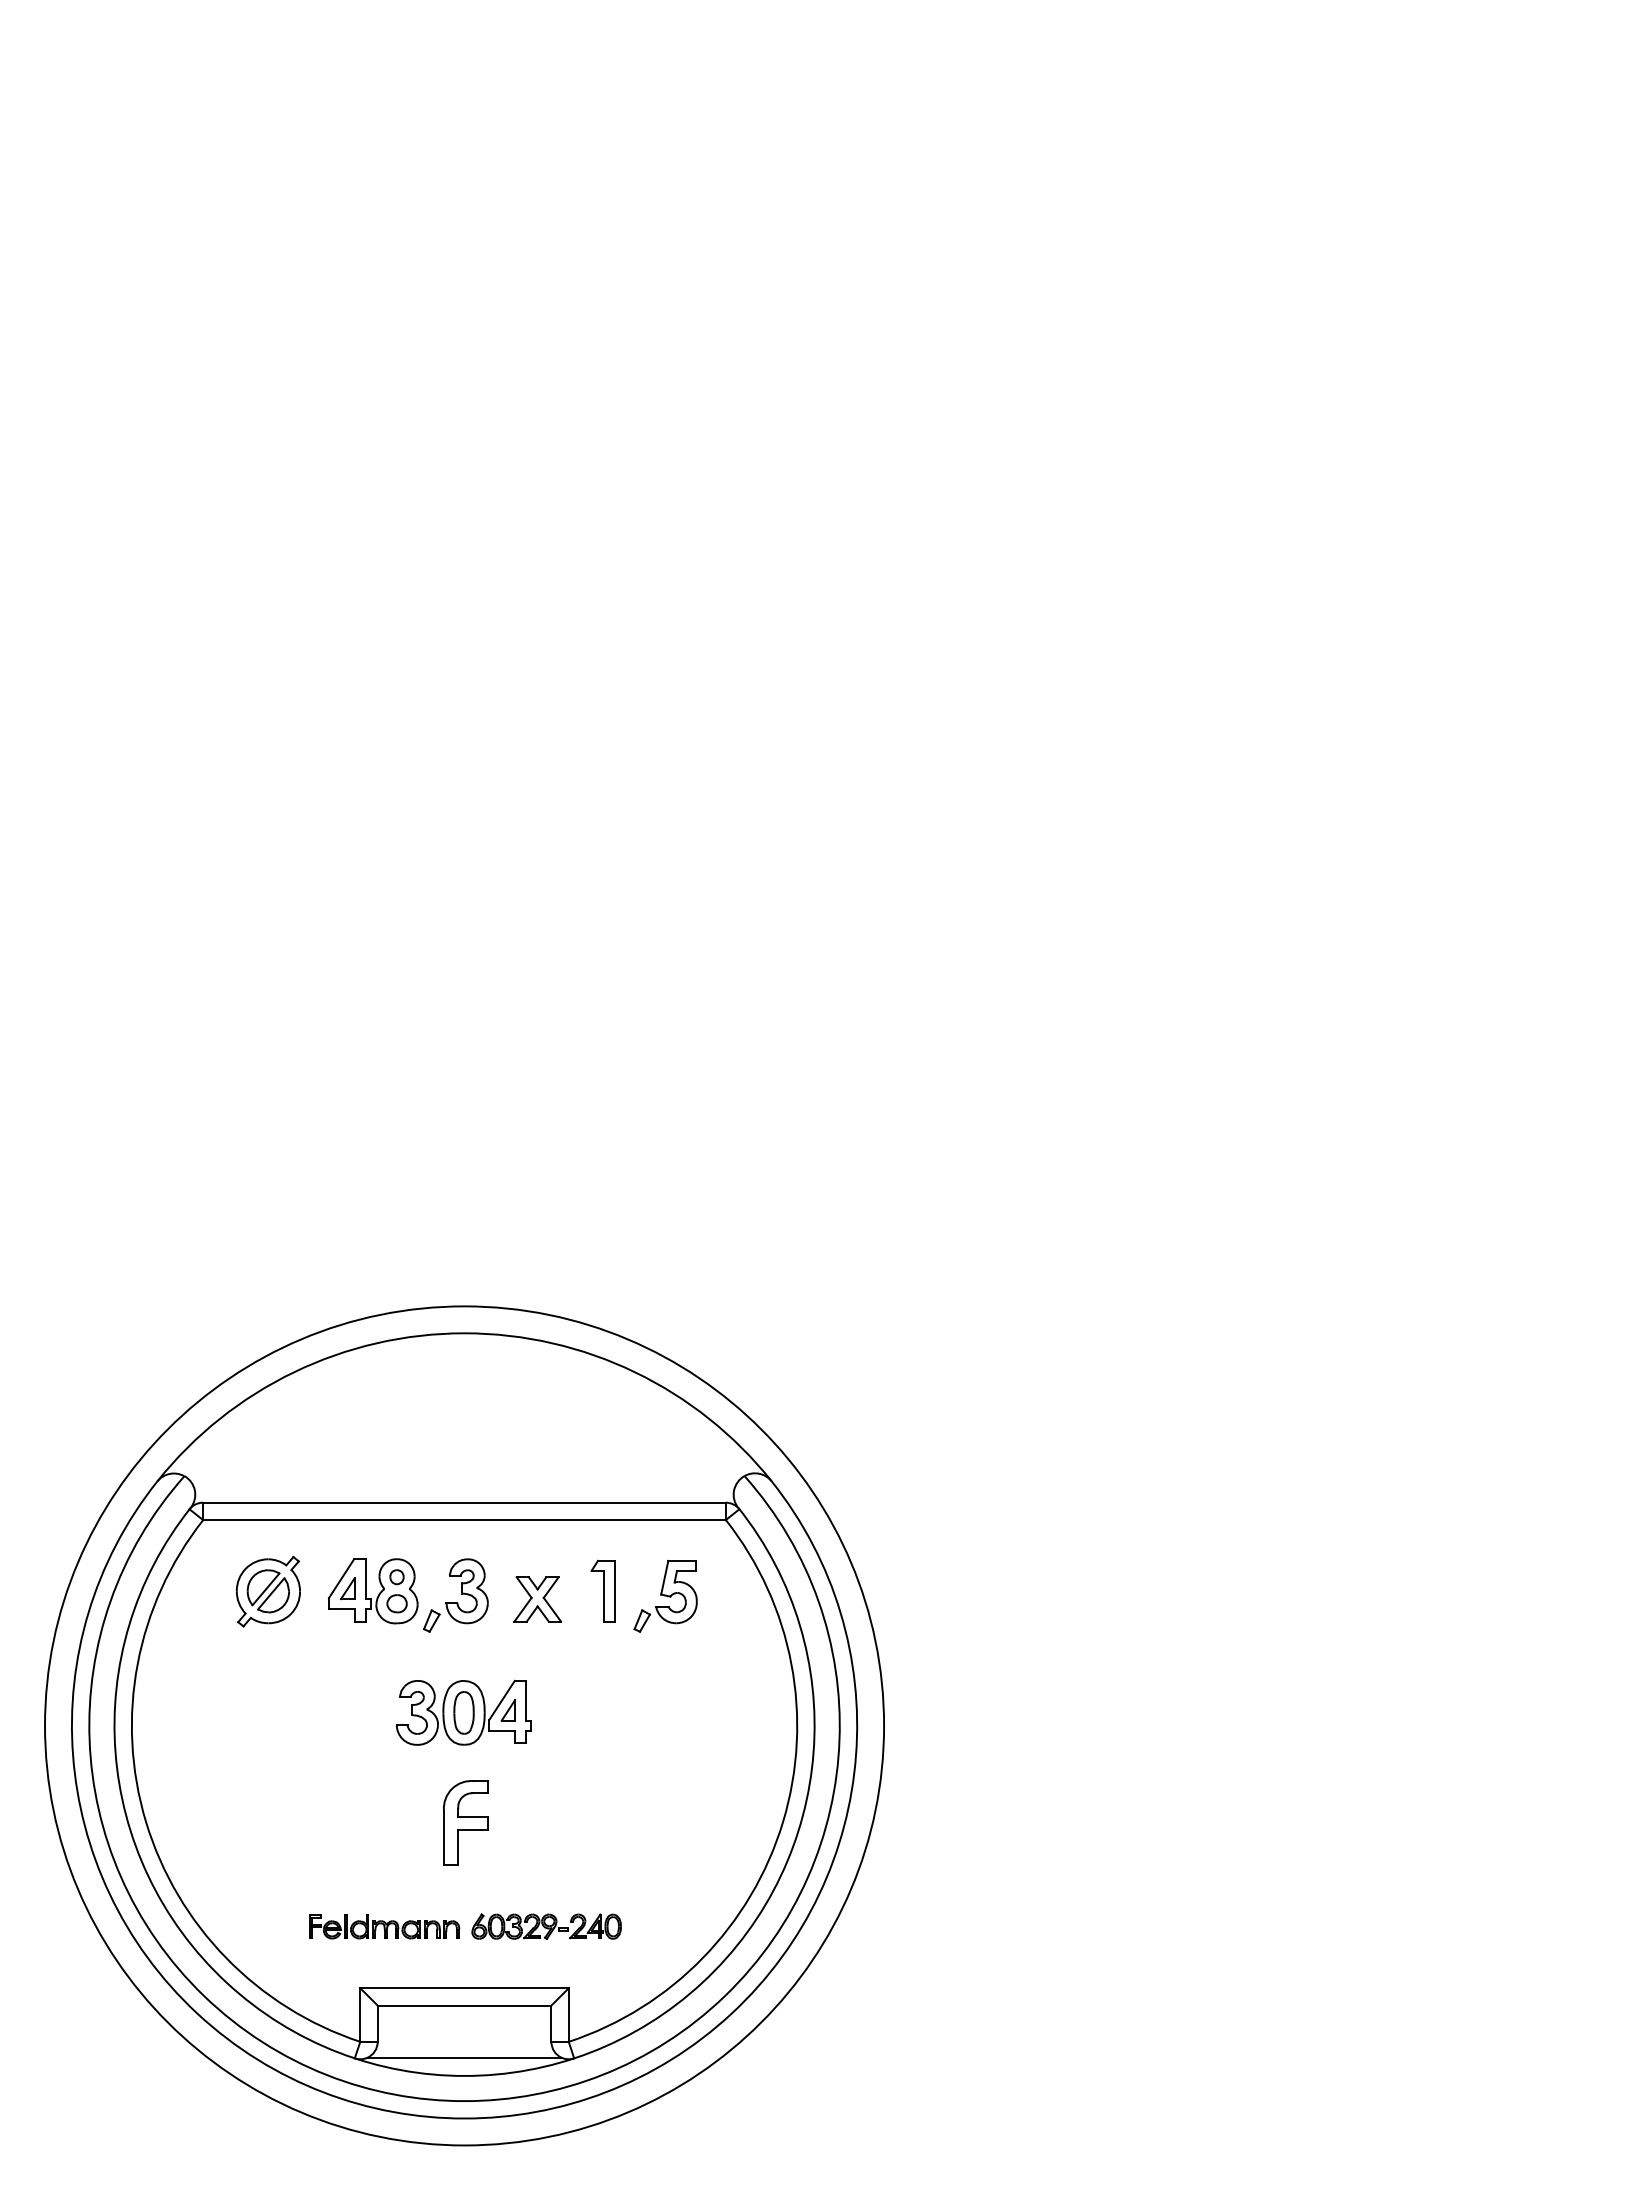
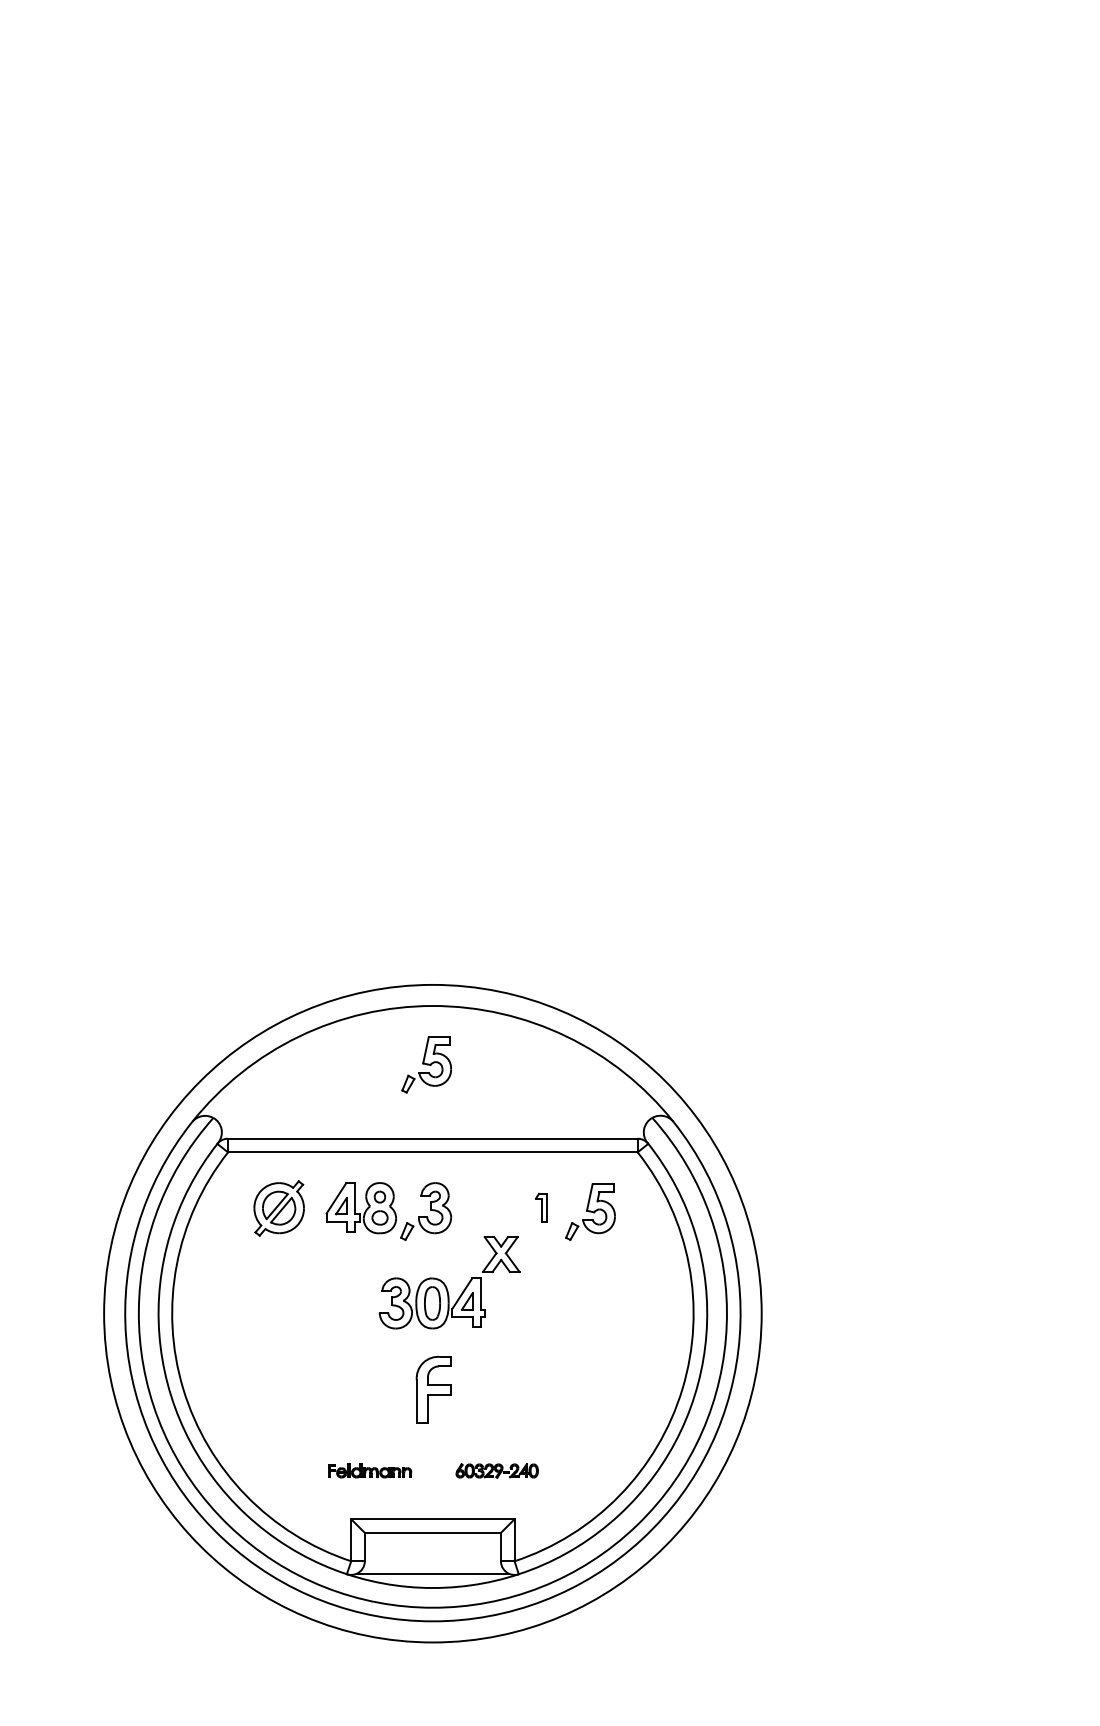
part: (456, 1408) -> (426, 1064), added
part: (602, 1590) -> (541, 1207), size x0.6
part: (537, 1599) -> (501, 1254), moved
part: (384, 1926) -> (370, 1470), size x0.7
part: (546, 1926) -> (497, 1470), size x0.7

